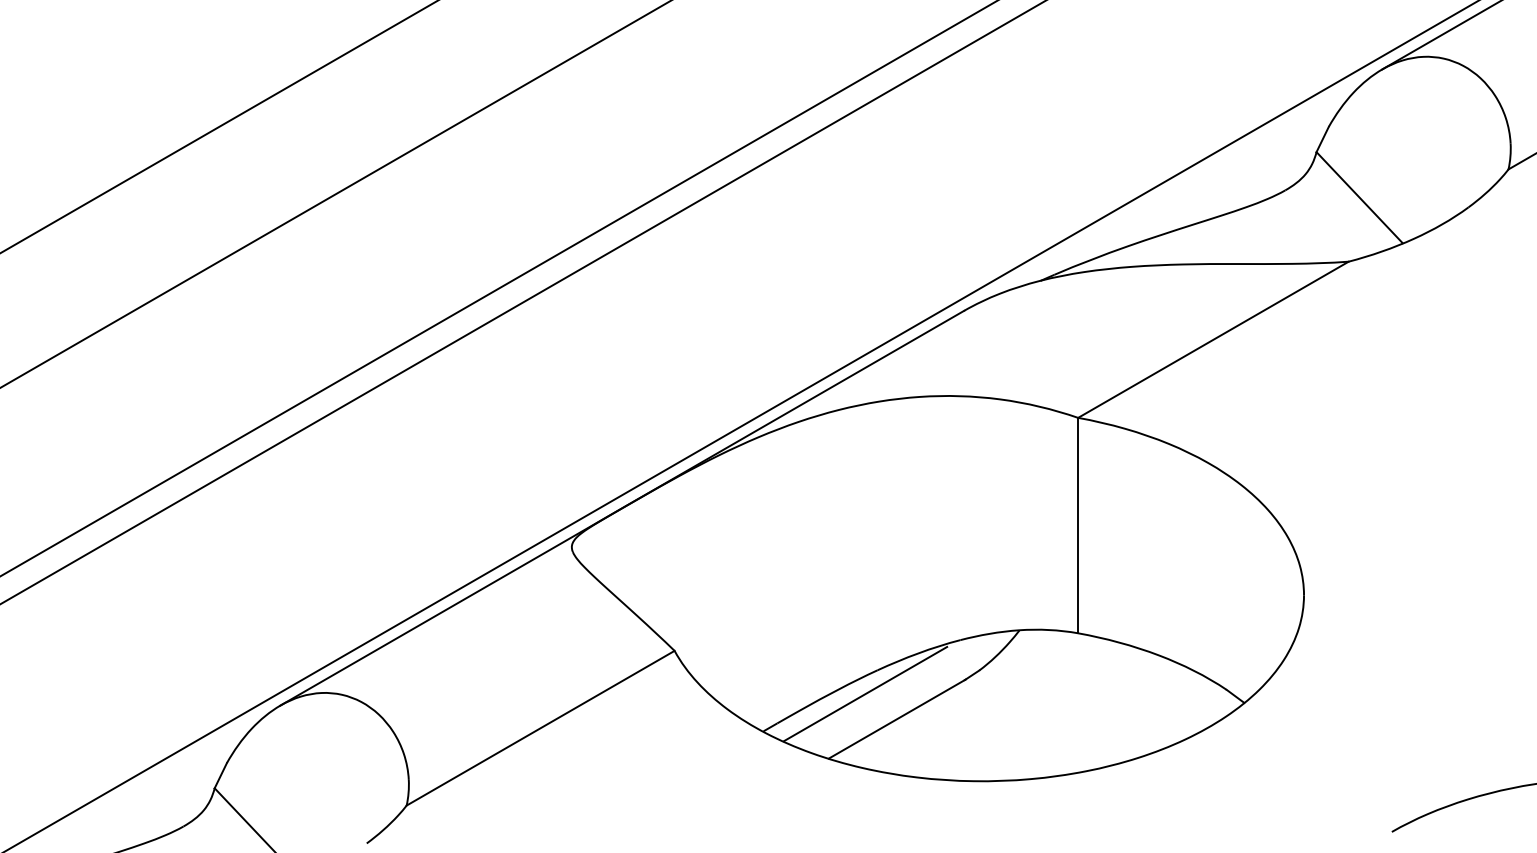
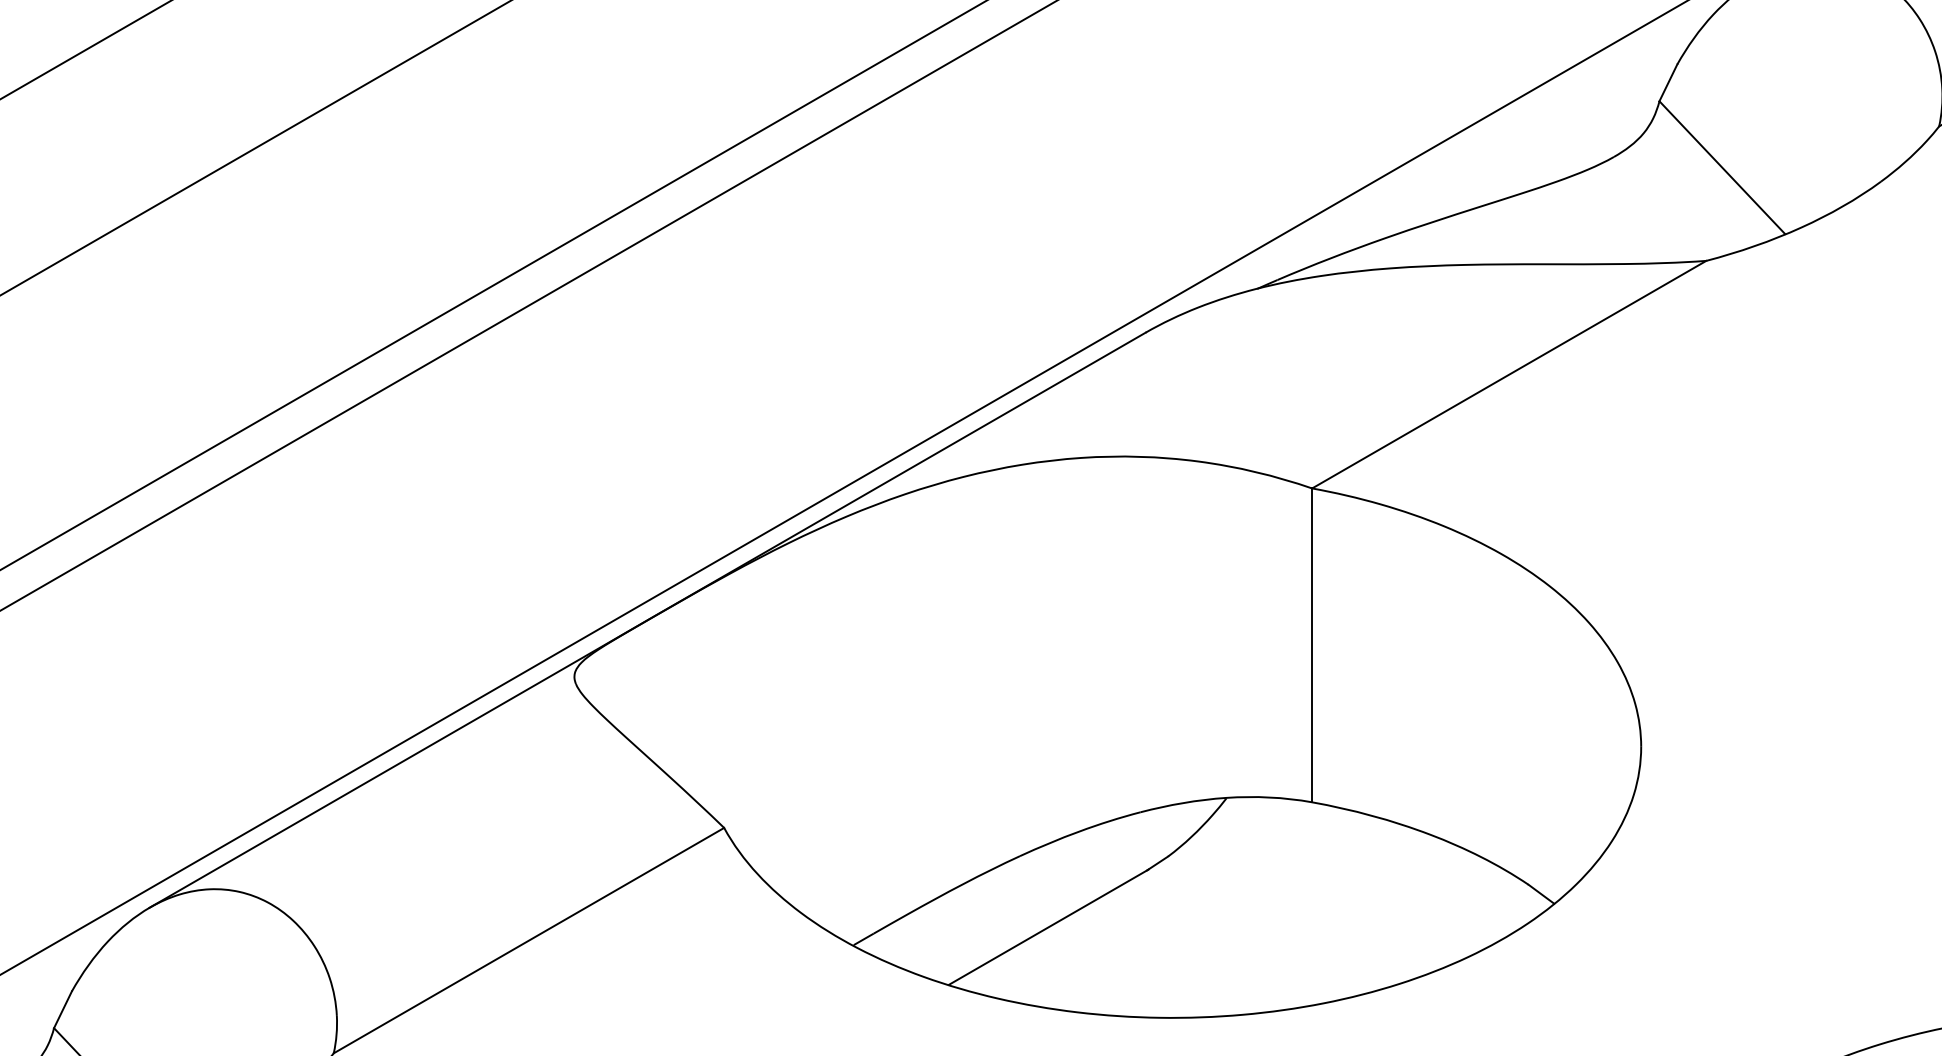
line: (865, 693) -> (1002, 890), removed

